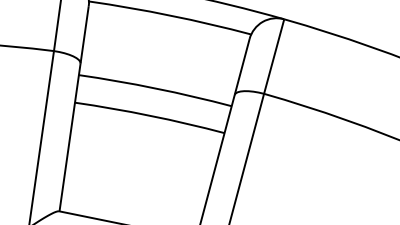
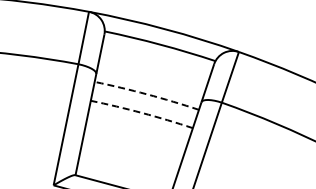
arc: (156, 88) -> (147, 94), solid -> dashed
arc: (150, 116) -> (142, 113), solid -> dashed

